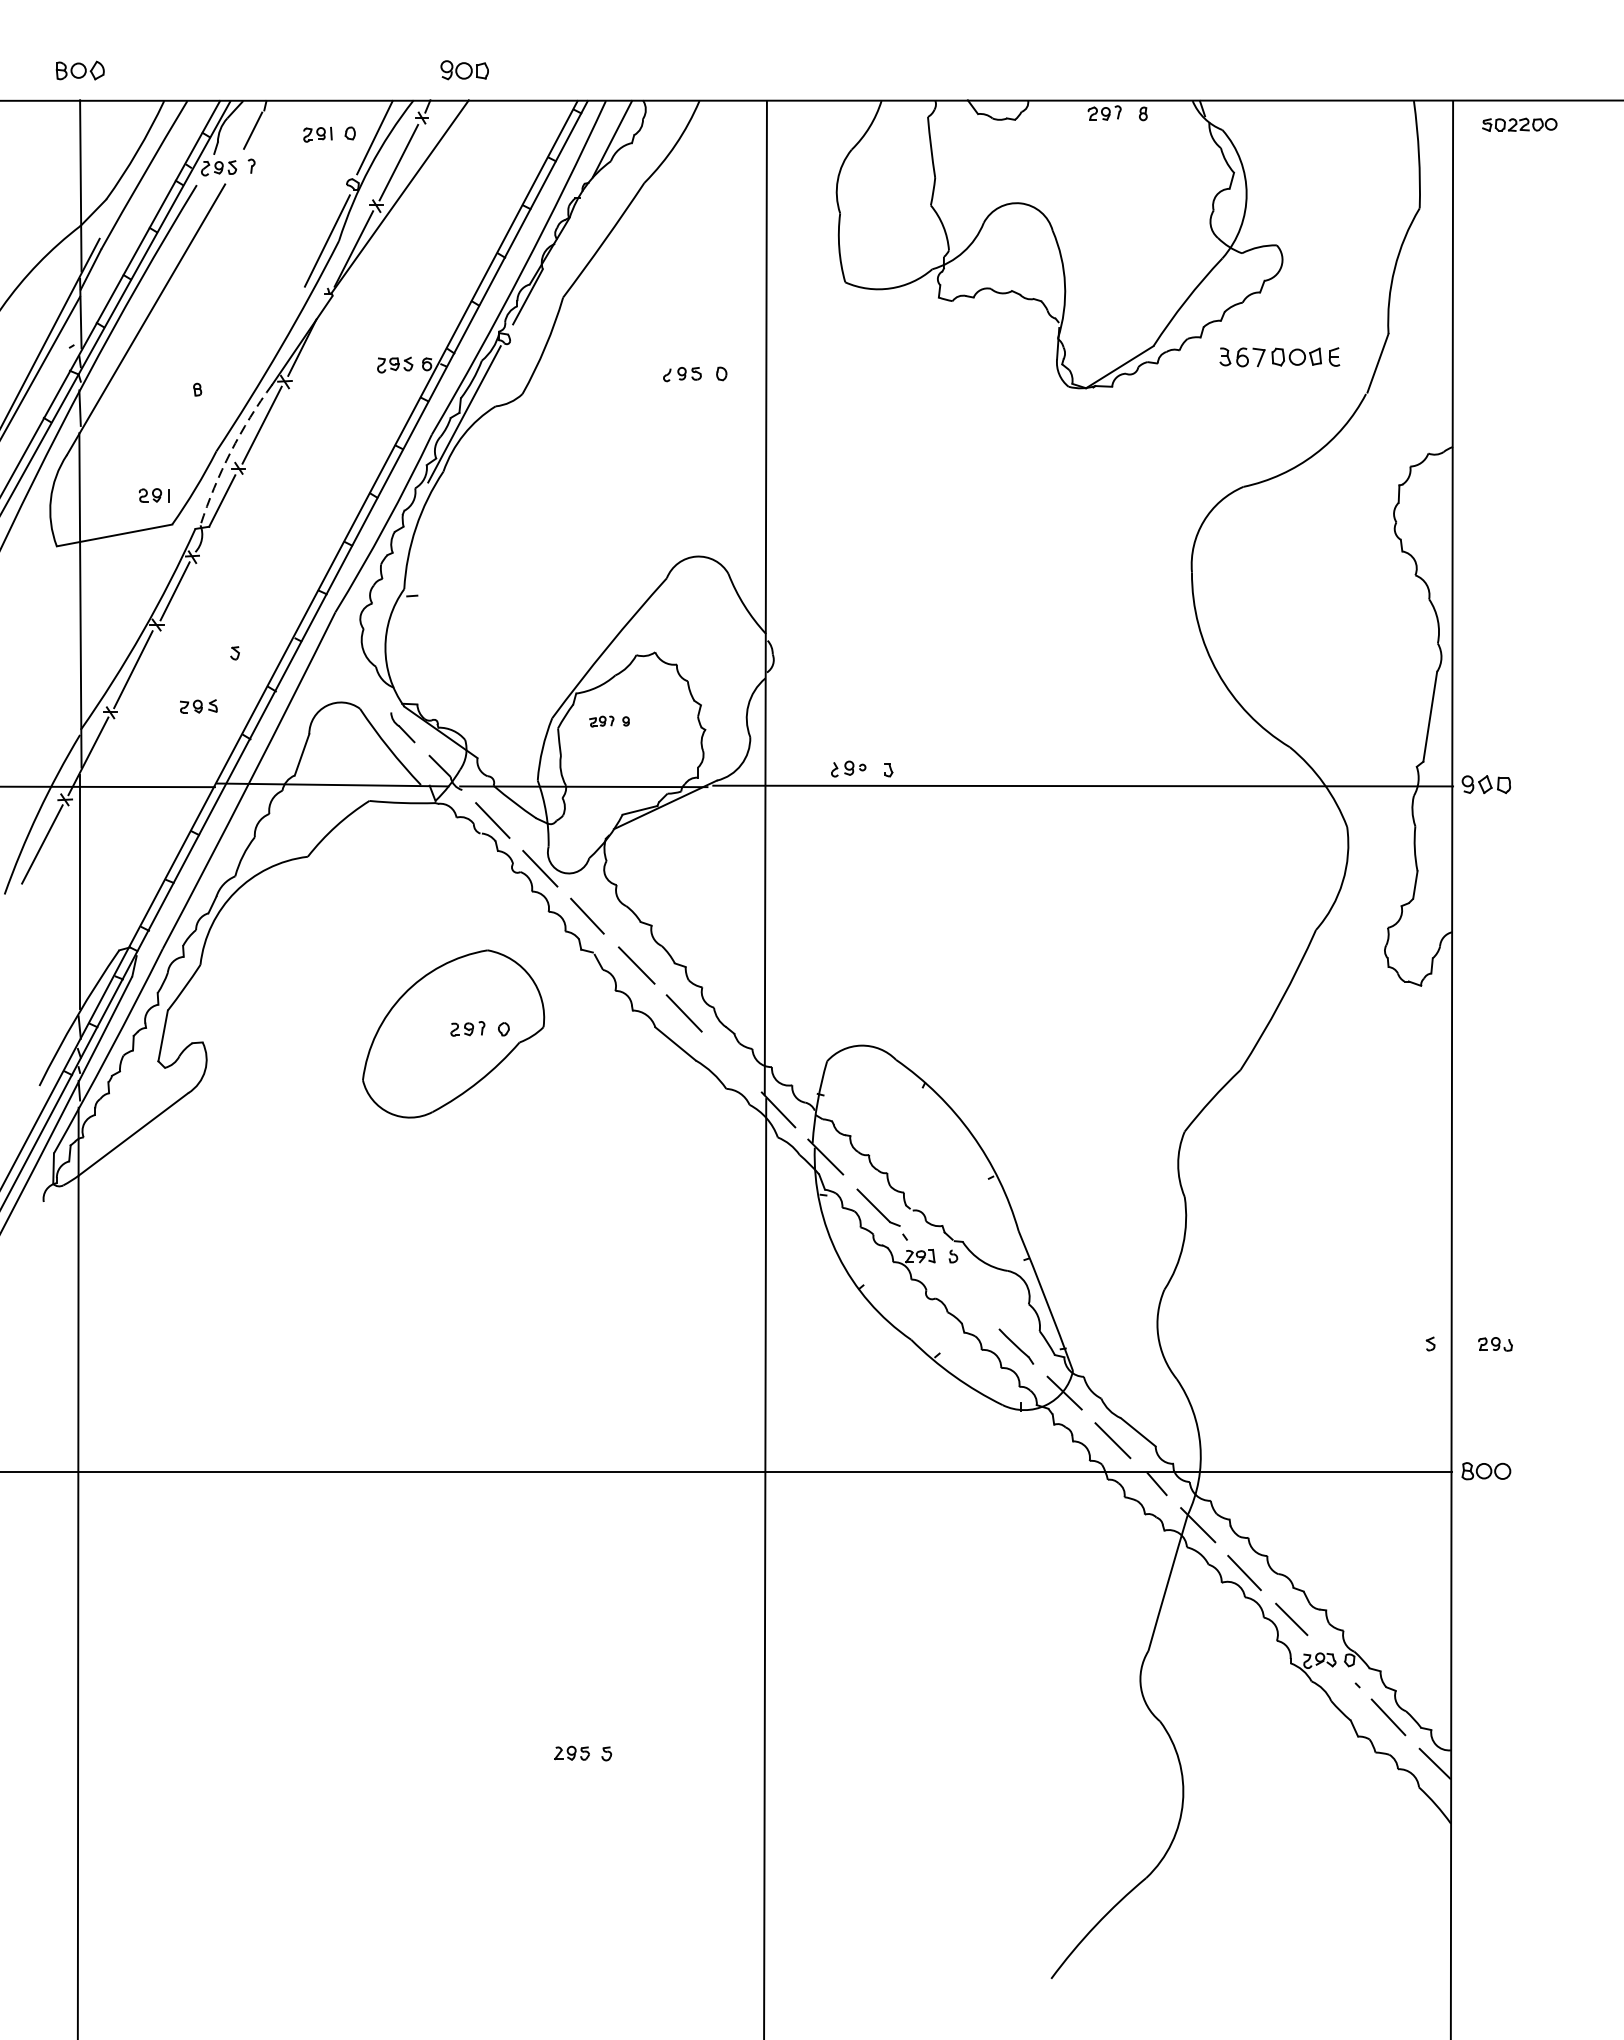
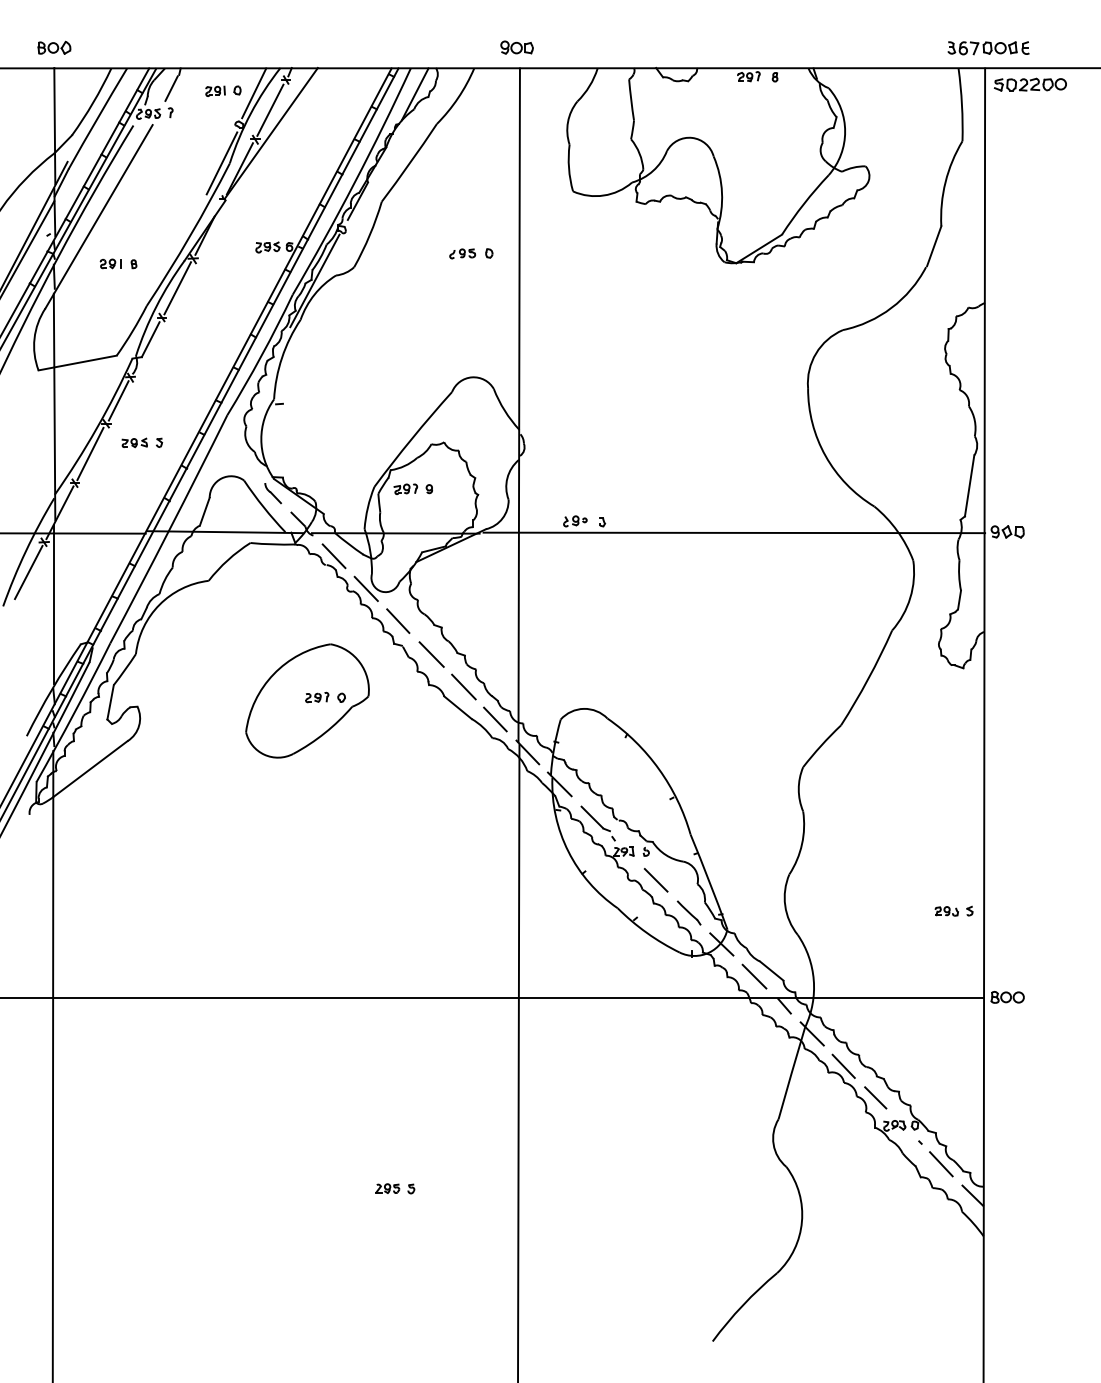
part: (463, 70) -> (516, 47), moved
part: (1518, 124) -> (1029, 84), size x1.43
part: (1279, 357) -> (988, 48), moved
arc: (230, 452) -> (156, 306), dashed -> solid
part: (154, 494) -> (110, 263), moved
part: (198, 705) -> (134, 442), moved
part: (608, 720) -> (412, 488), size x1.43
line: (730, 1061) -> (495, 719), added
line: (966, 1297) -> (655, 879), added
part: (1494, 1344) -> (946, 911), moved

